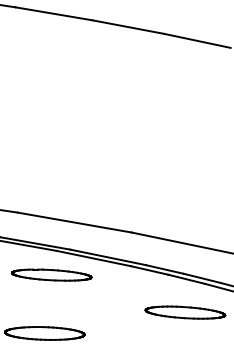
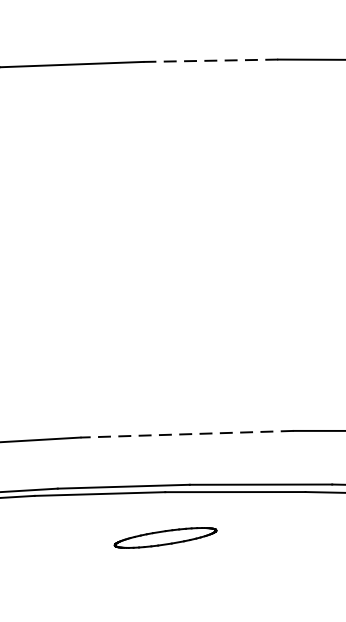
line: (128, 27) -> (211, 61), solid -> dashed
line: (74, 222) -> (186, 434), solid -> dashed
part: (51, 274) -> (164, 536), size x0.7

